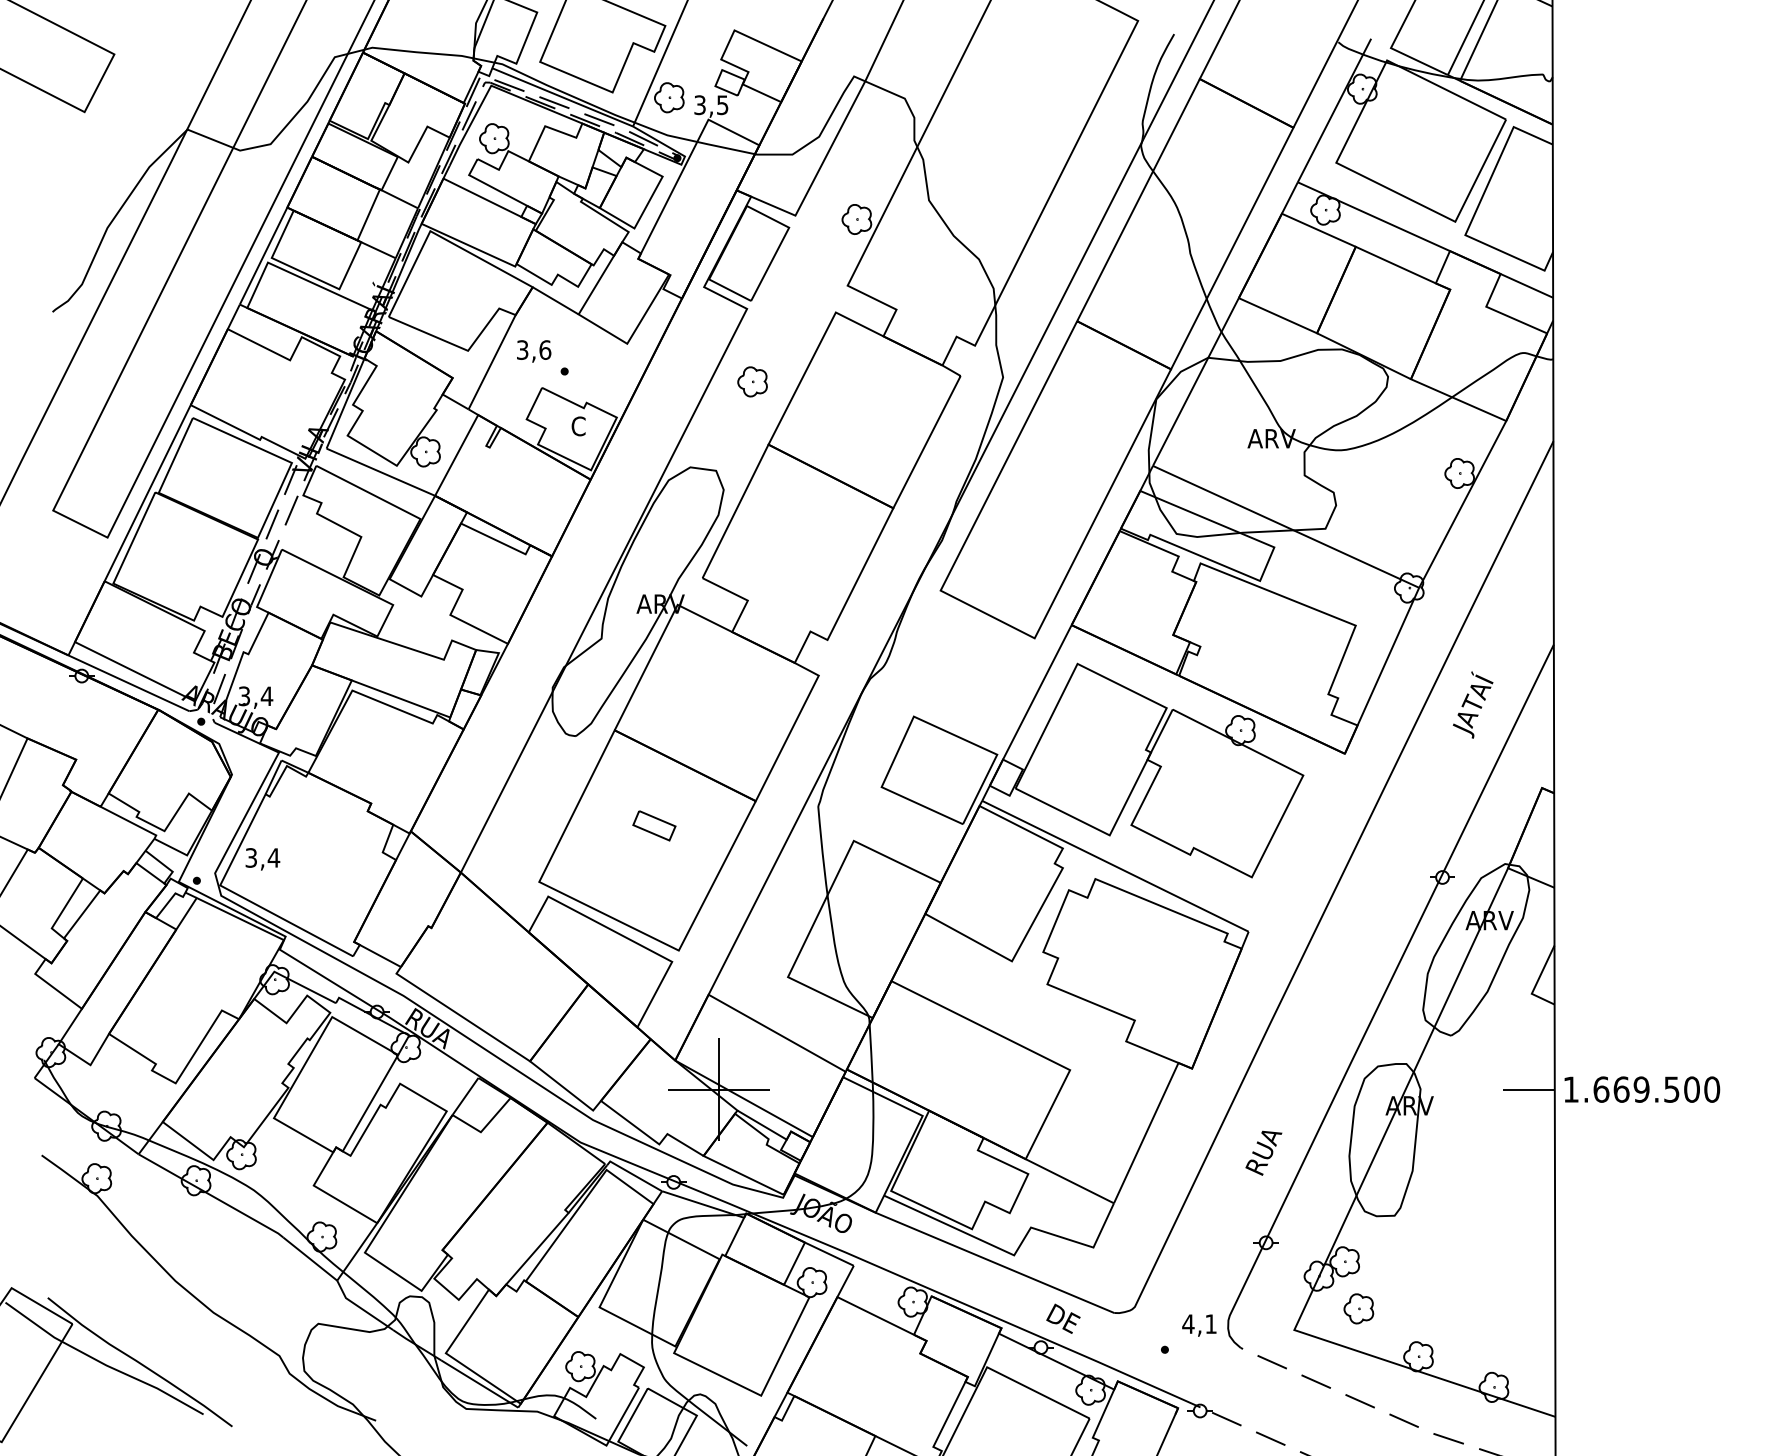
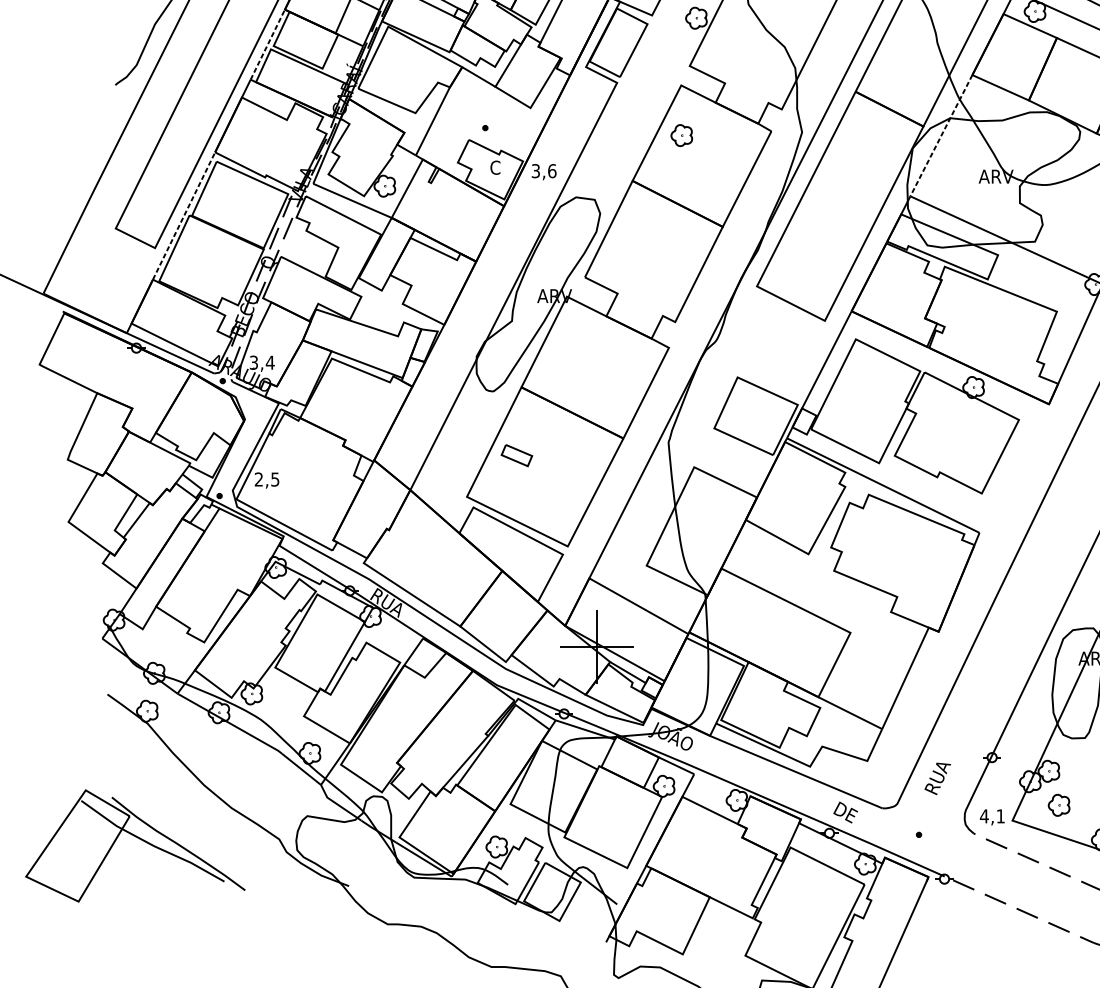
line: (263, 256) -> (267, 45), solid -> dashed
text: (534, 351) -> (544, 172), moved
part: (752, 381) -> (681, 135), moved
line: (1195, 382) -> (941, 136), solid -> dashed
line: (147, 492) -> (183, 215), solid -> dashed
part: (654, 825) -> (517, 455), moved
text: (262, 857) -> (267, 479), 3,4 -> 2,5
text: (1263, 1152) -> (937, 778), moved
text: (1199, 1325) -> (992, 817), moved

